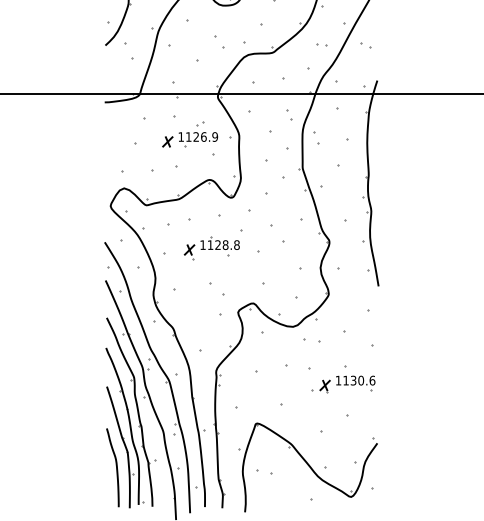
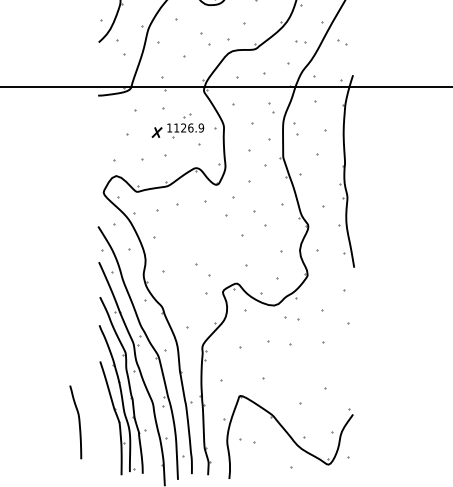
part: (212, 247) -> (198, 231), removed
part: (343, 384) -> (321, 359), removed
curve: (115, 467) -> (78, 422), moved

